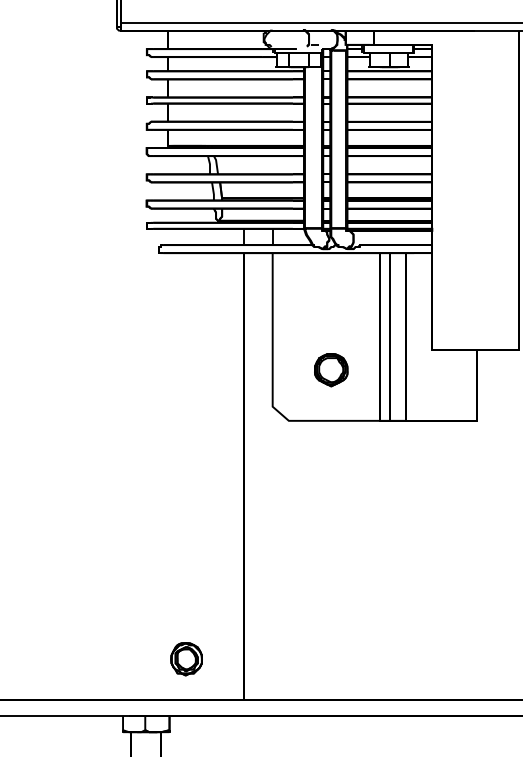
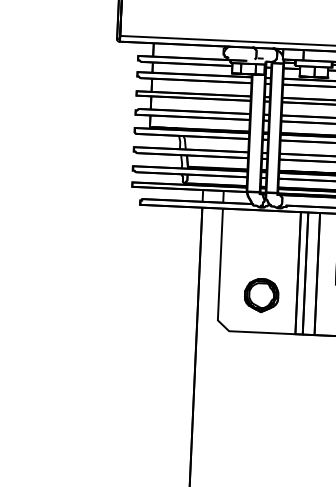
part: (331, 370) -> (261, 295), size x1.4

